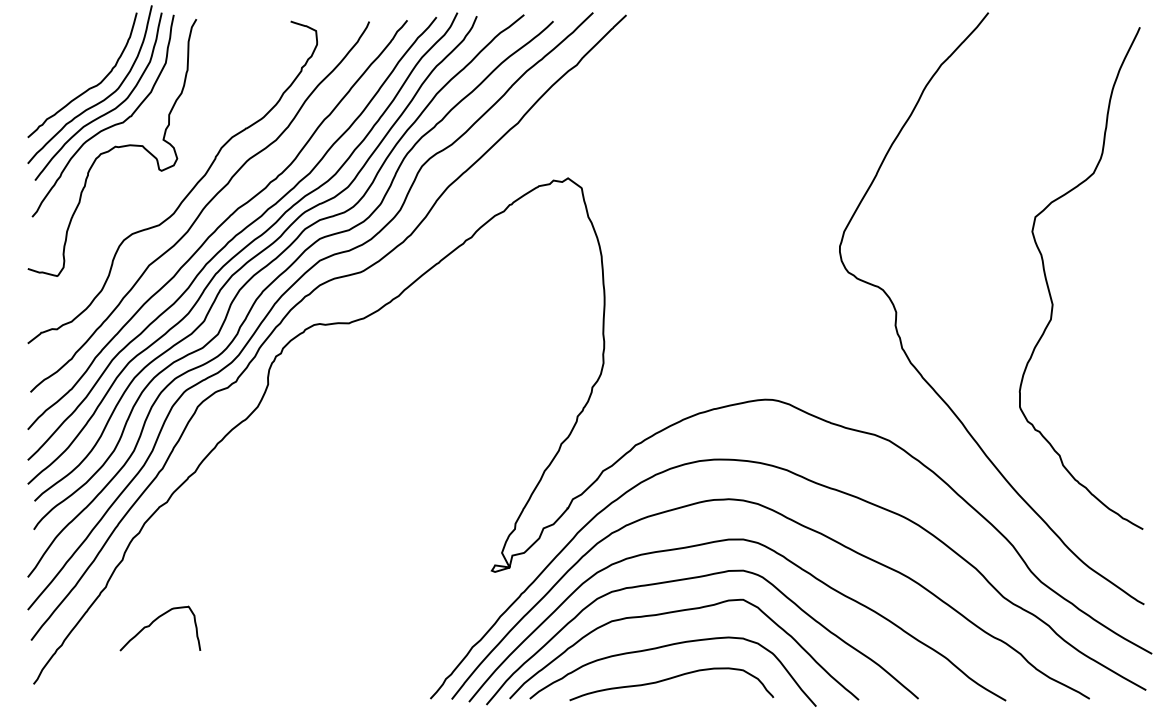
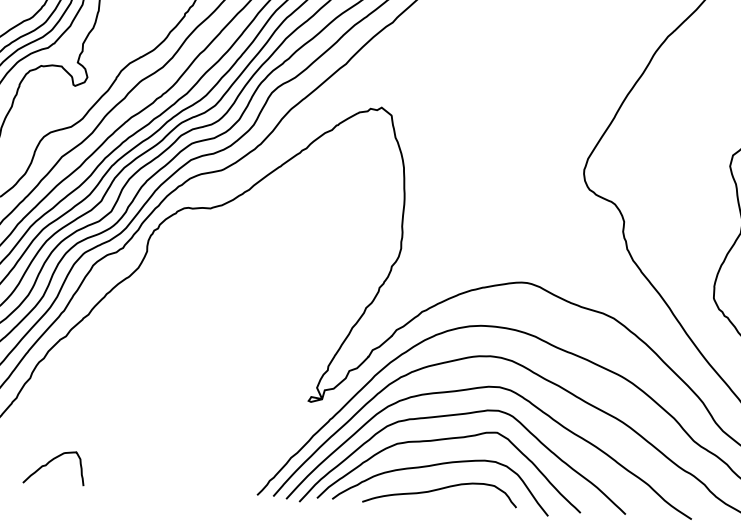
curve: (155, 621) -> (50, 462), moved

